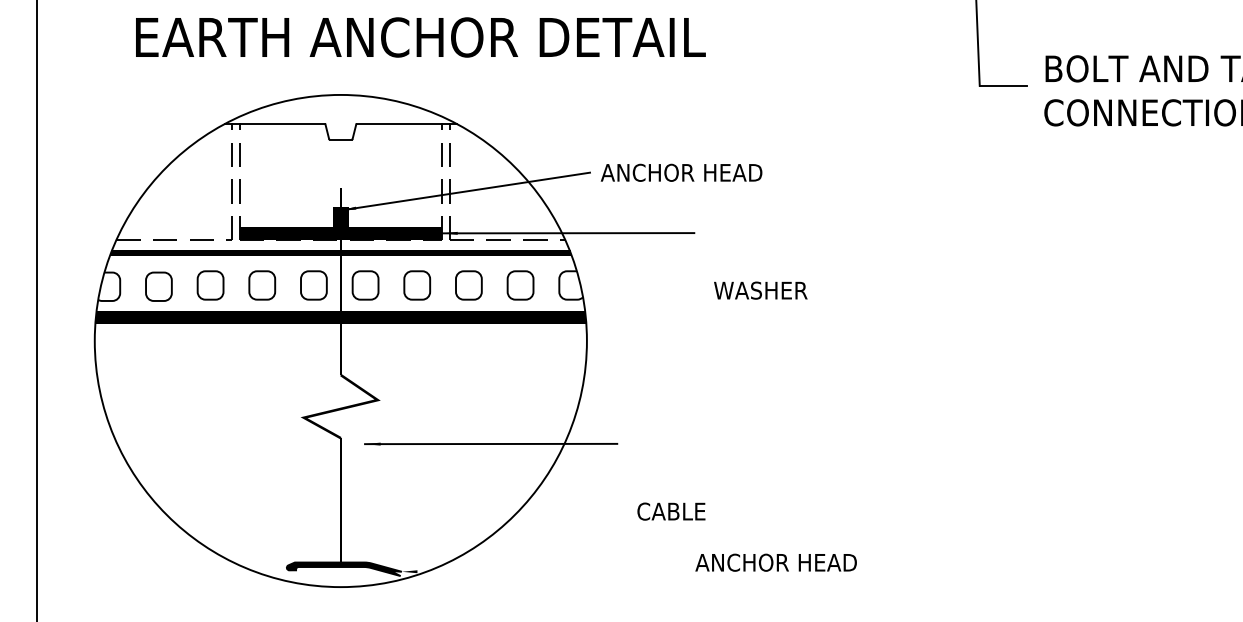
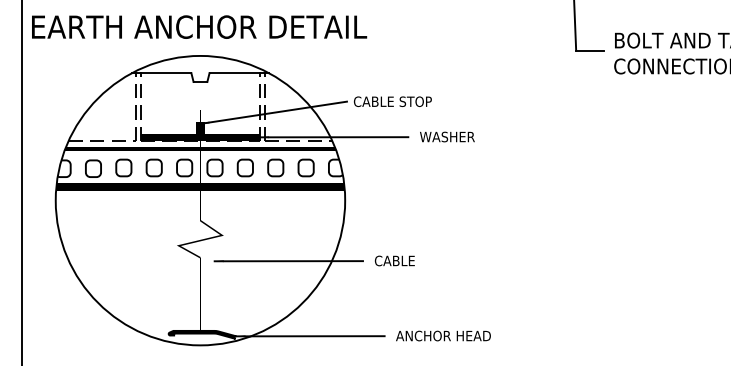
text: (420, 36) -> (199, 26), moved
text: (681, 172) -> (400, 101), ANCHOR HEAD -> CABLE STOP
text: (760, 289) -> (447, 136), moved
text: (670, 510) -> (394, 260), moved
text: (776, 561) -> (443, 335), moved
line: (527, 572) -> (310, 336), added

